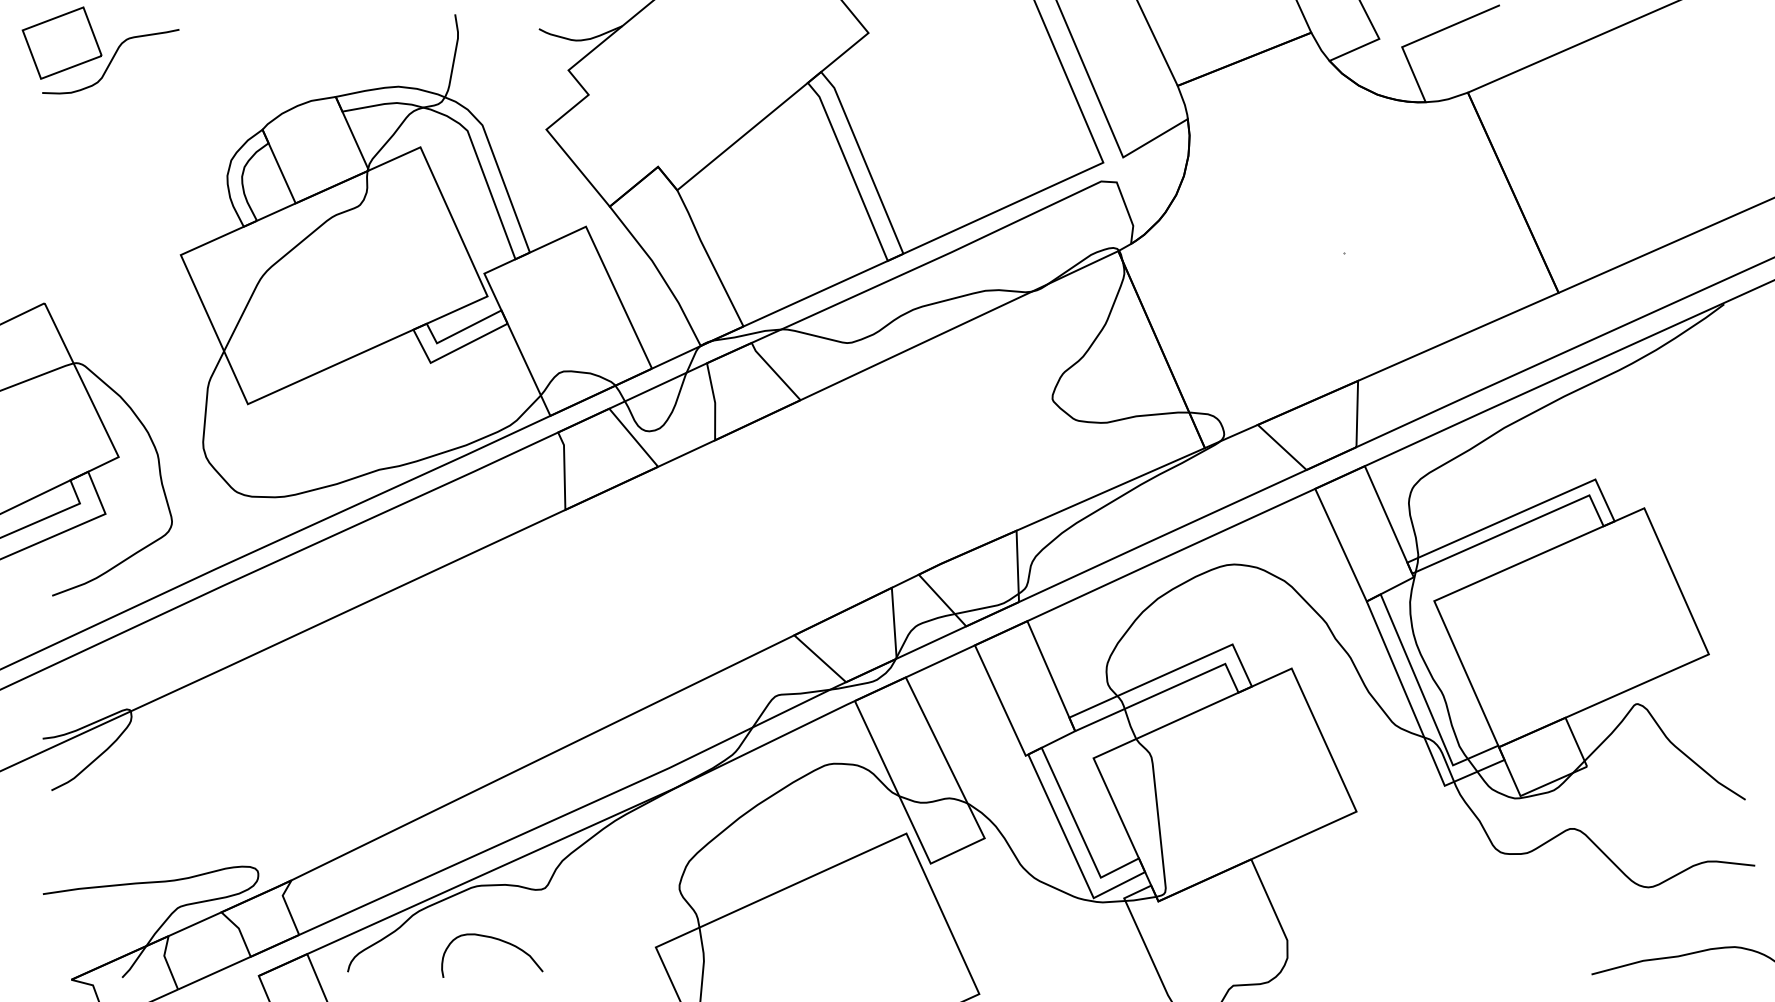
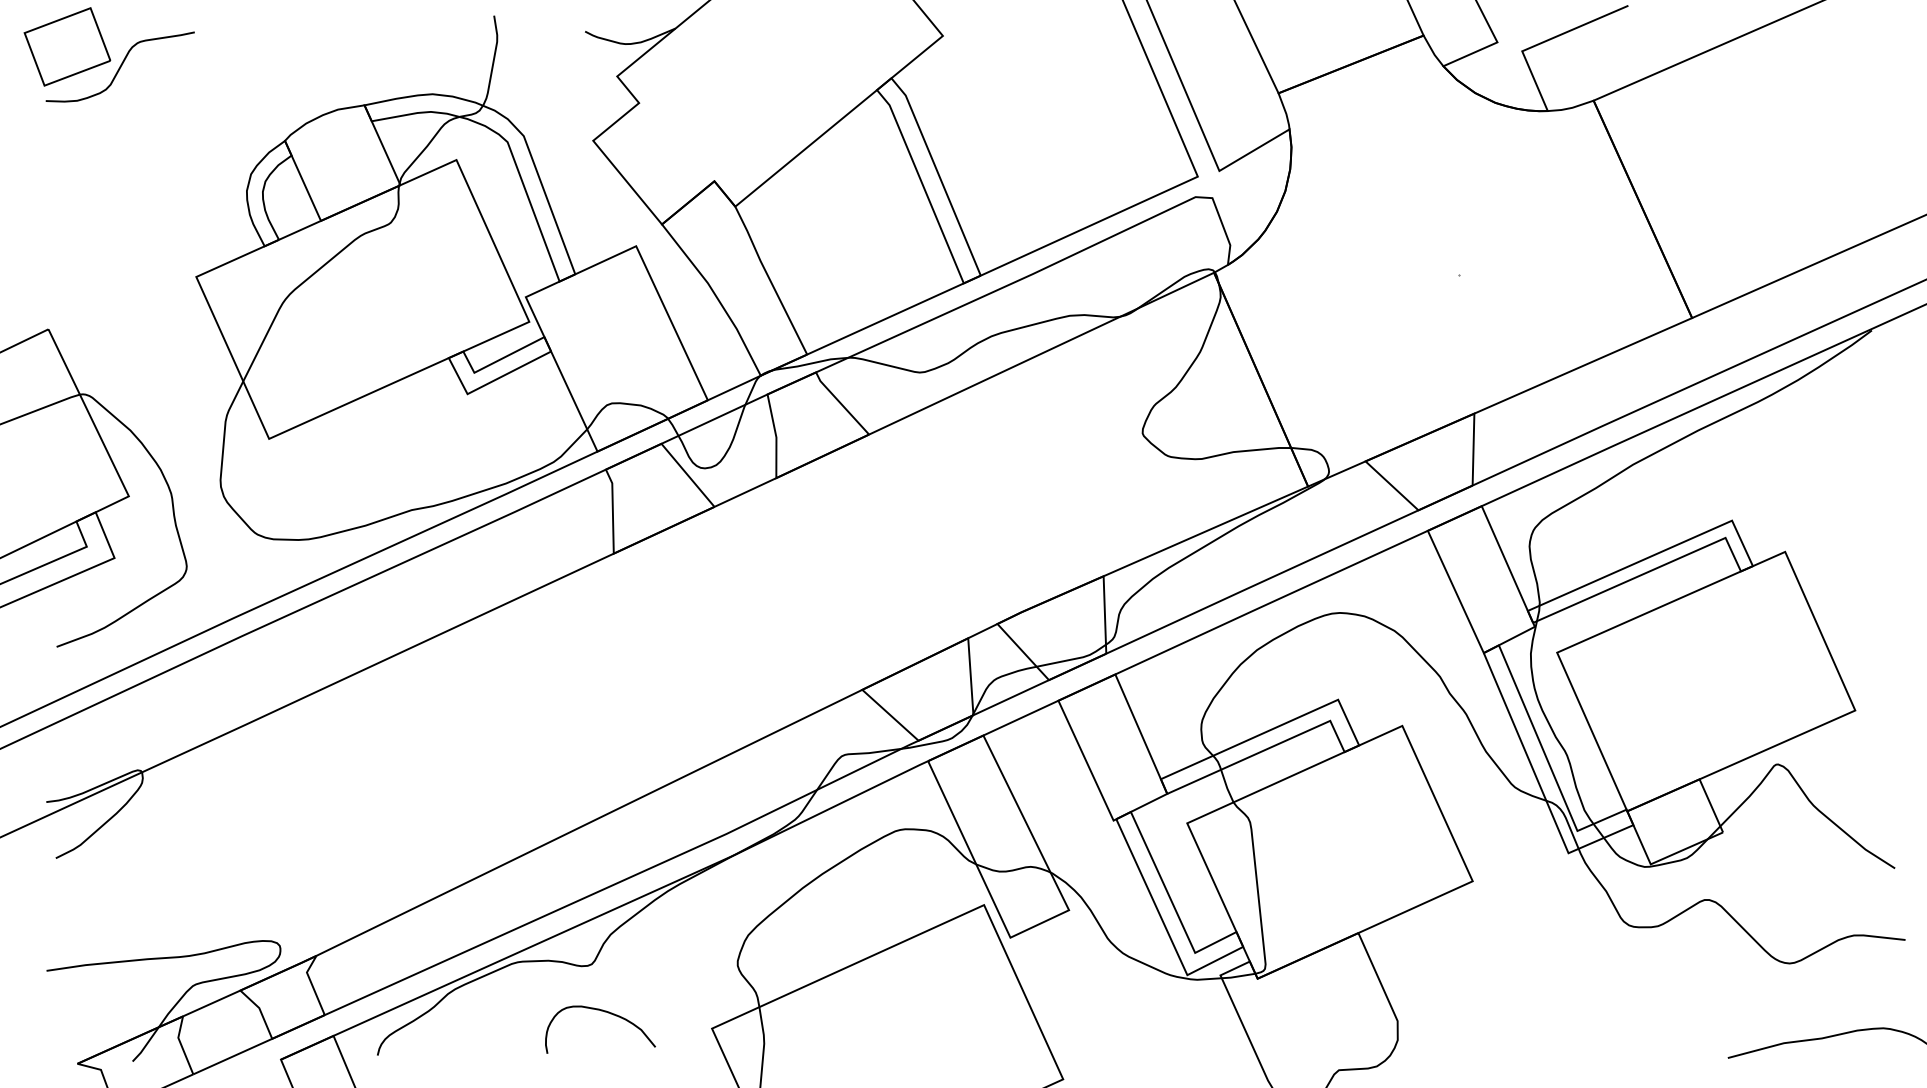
curve: (496, 939) -> (604, 1012), moved

